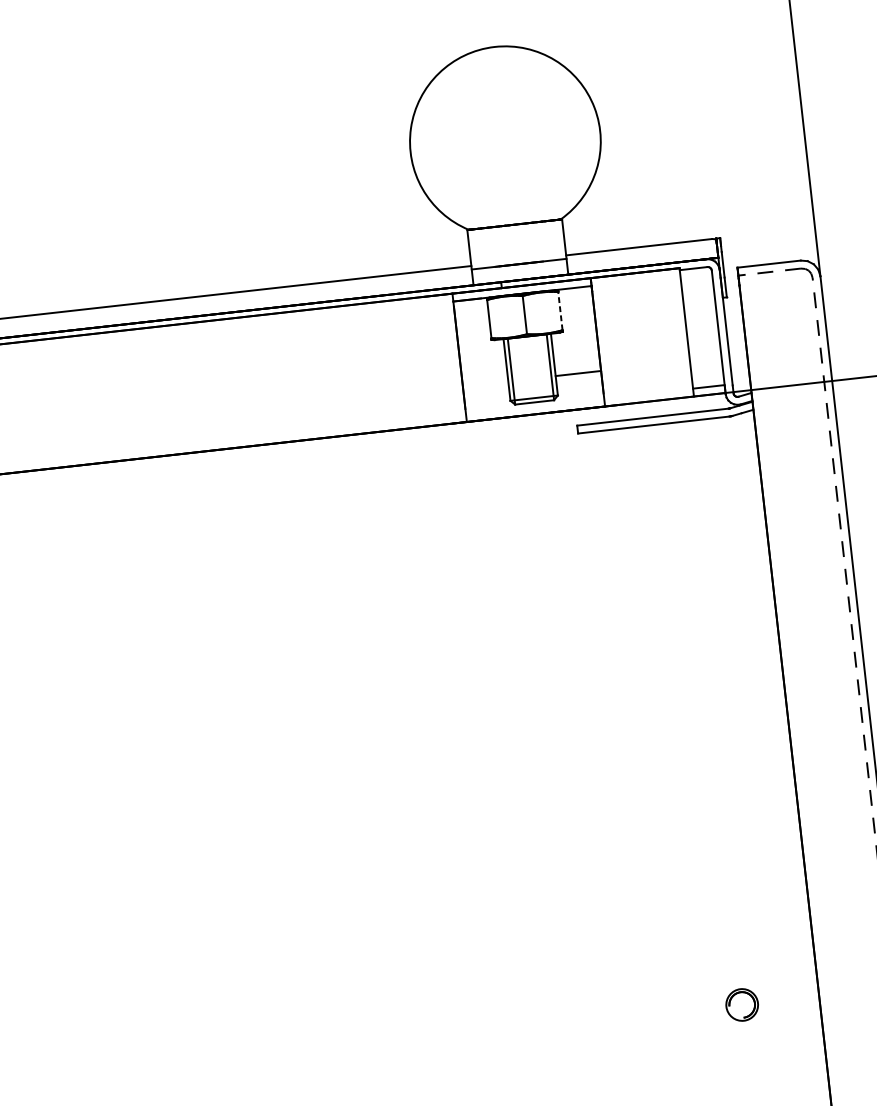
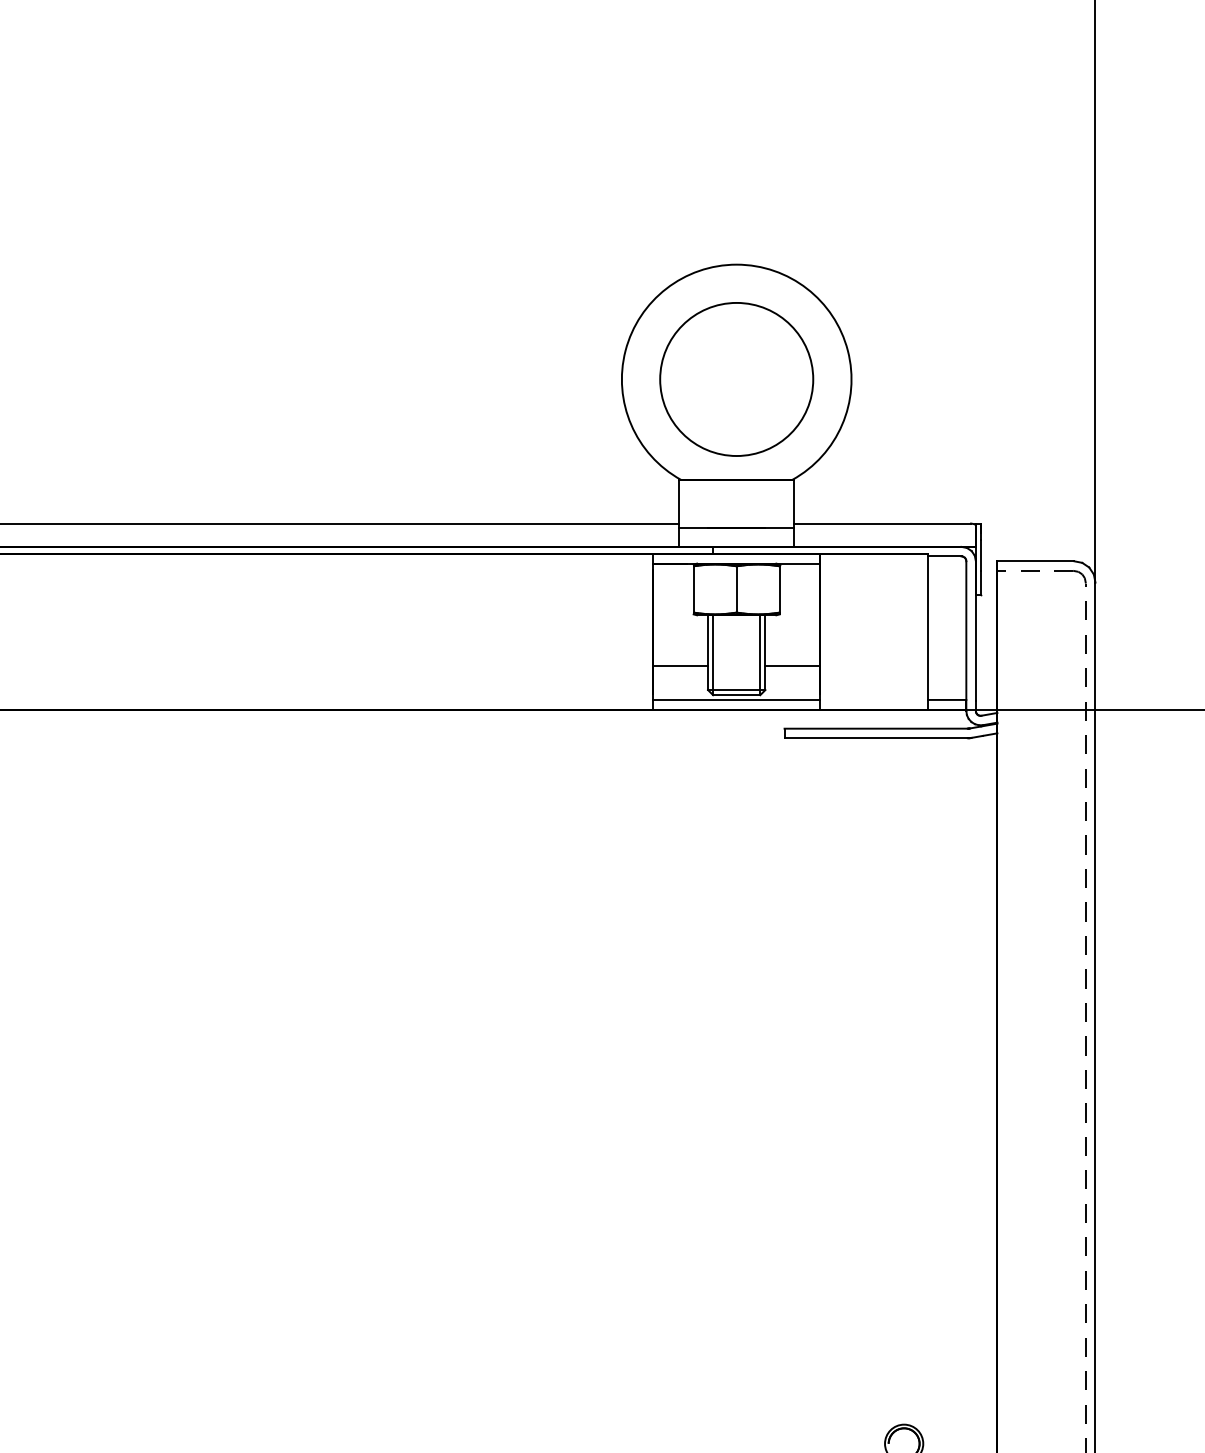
circle: (505, 141) -> (736, 379), added
line: (560, 310) -> (779, 588), dashed -> solid
line: (485, 383) -> (680, 666), added
line: (534, 406) -> (736, 699), added

